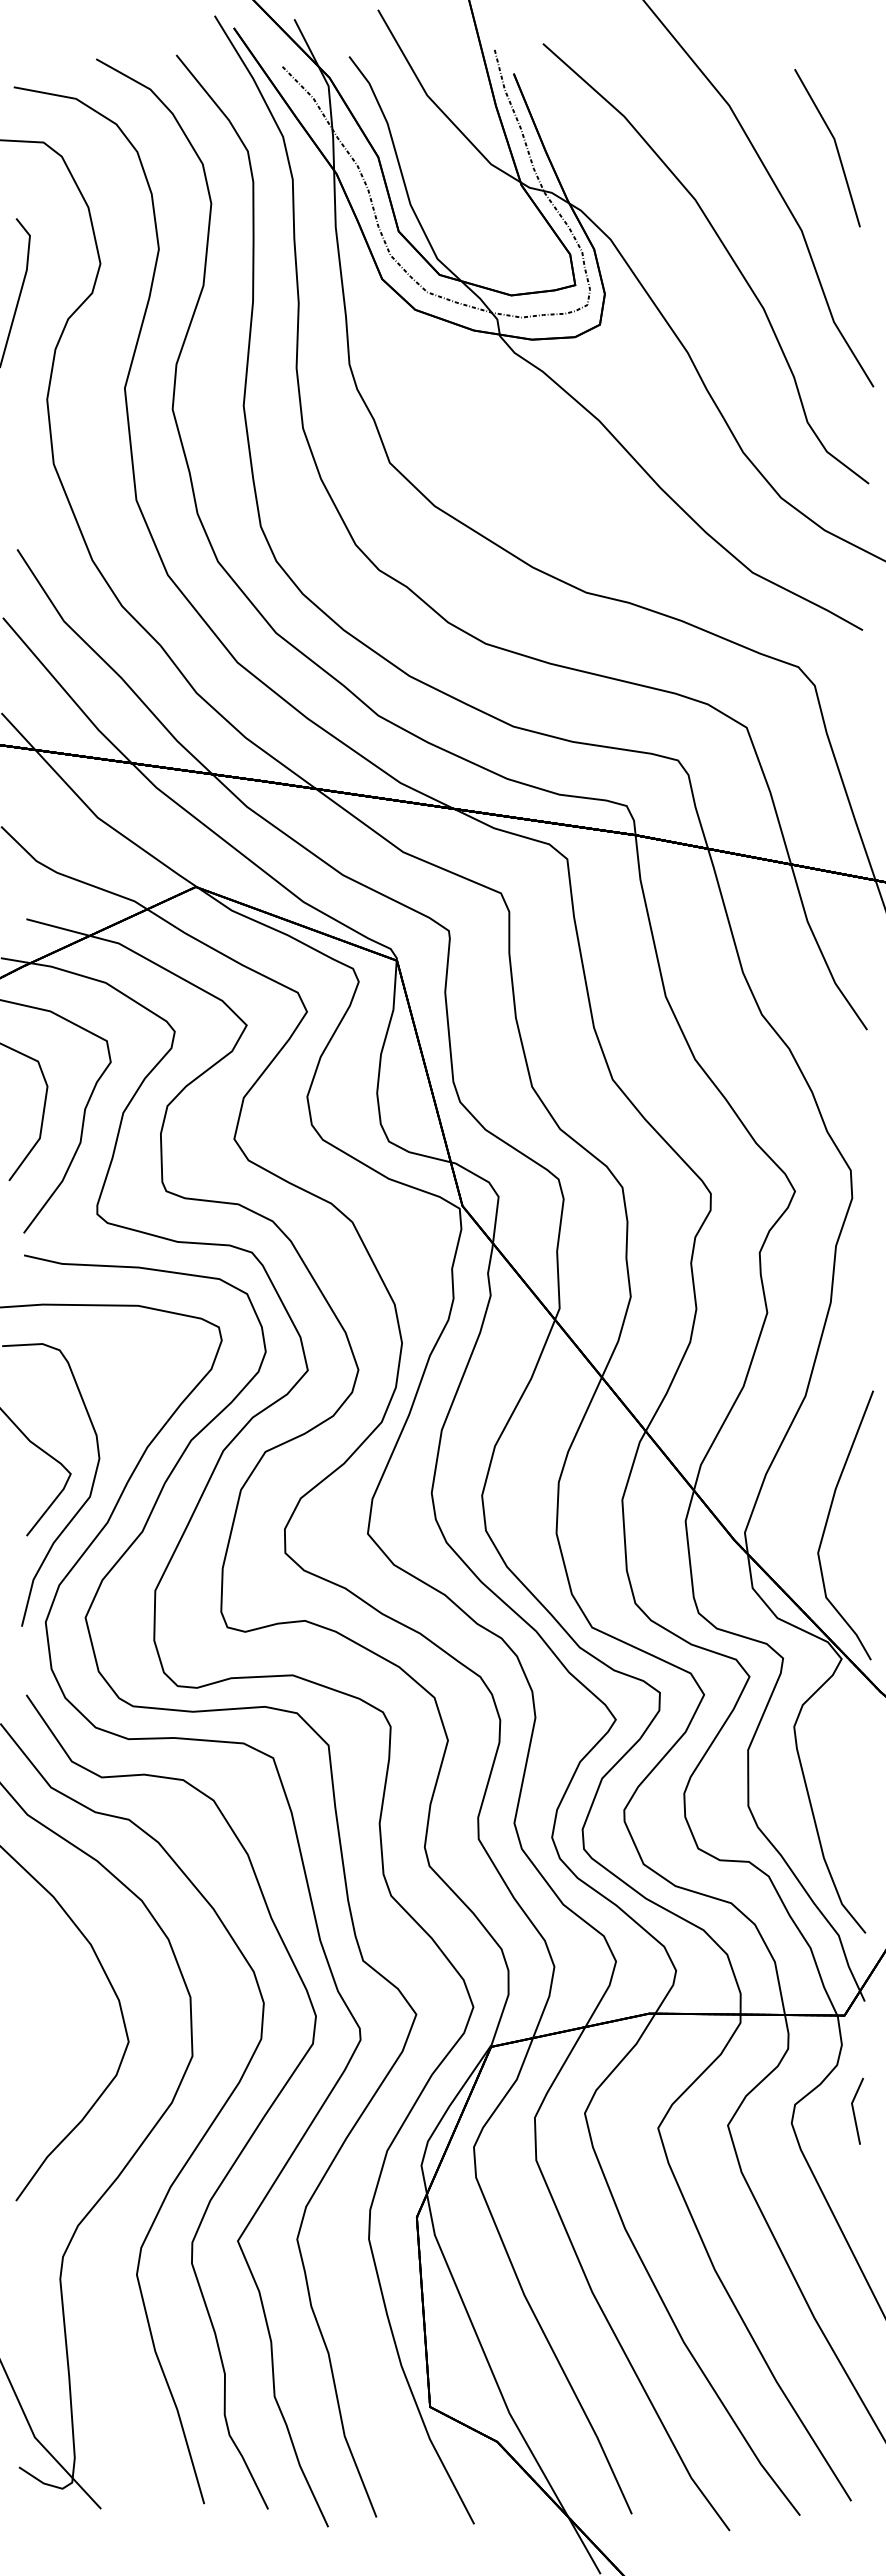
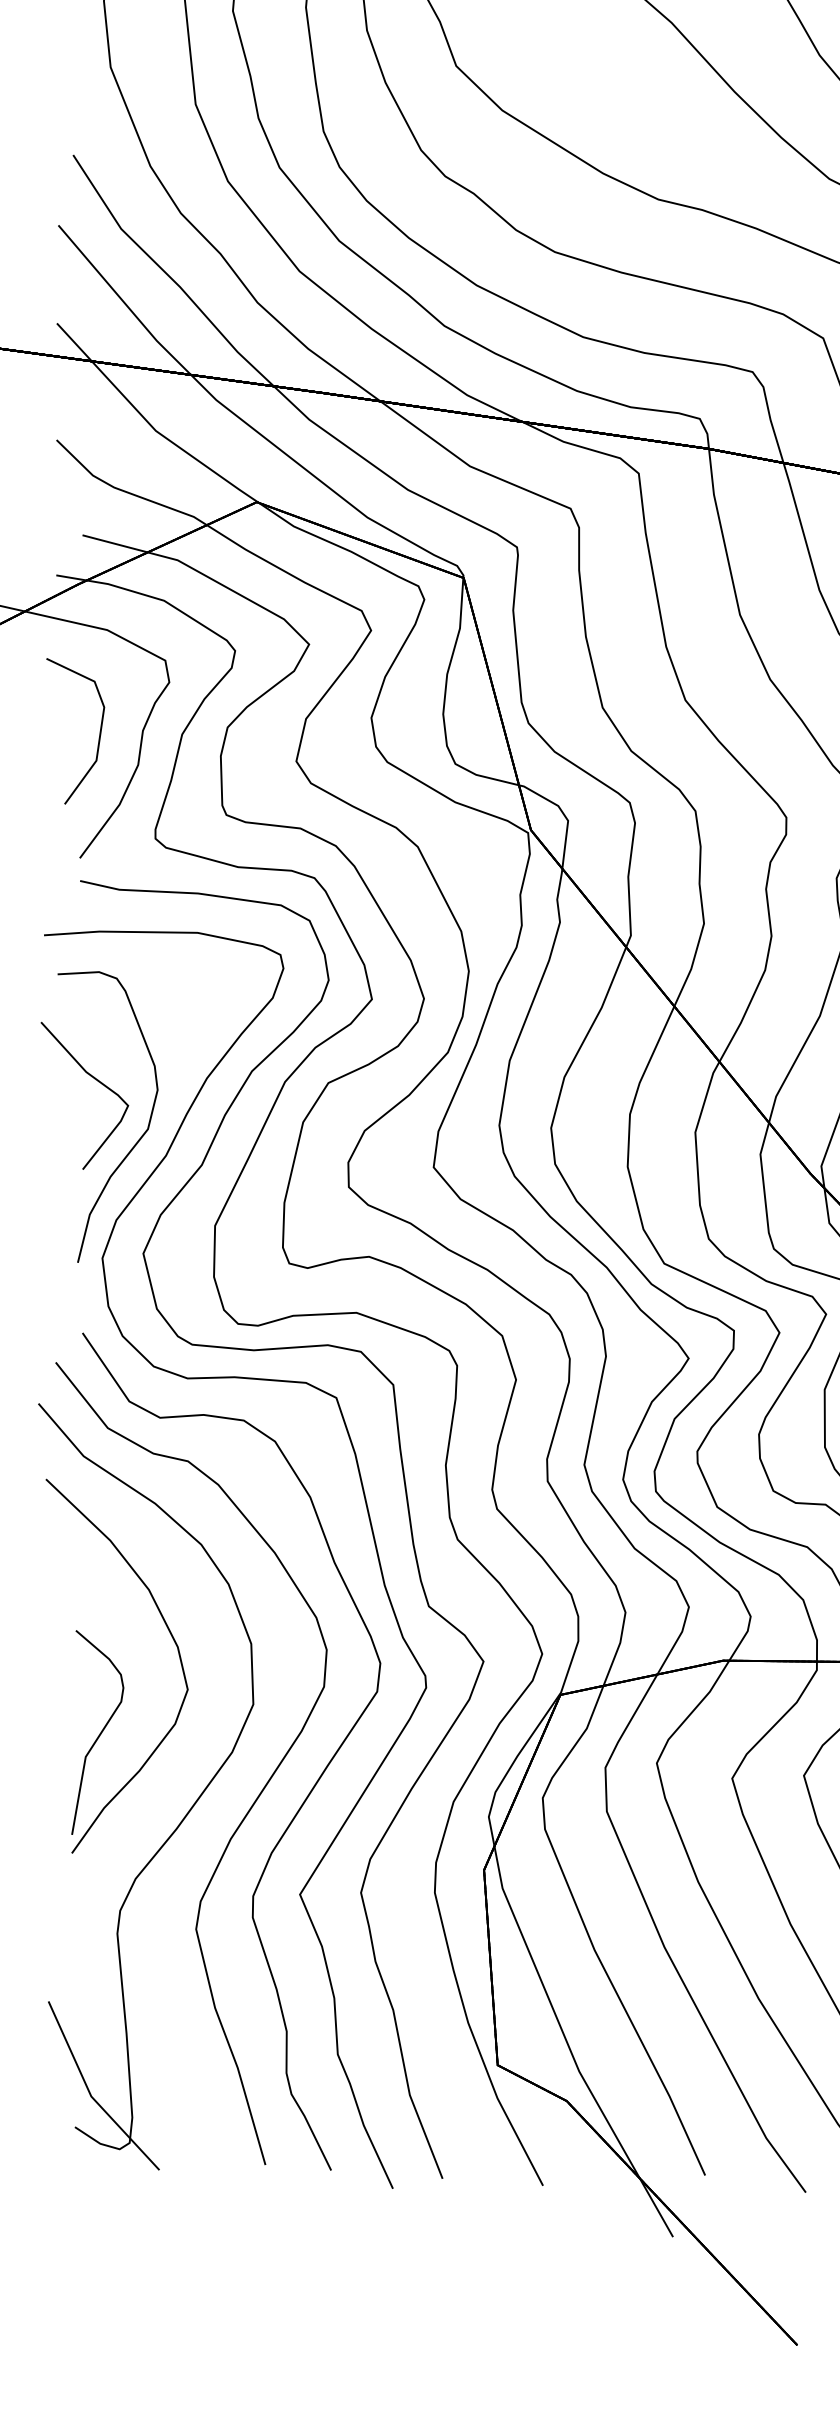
curve: (43, 2083) -> (100, 1732), added

